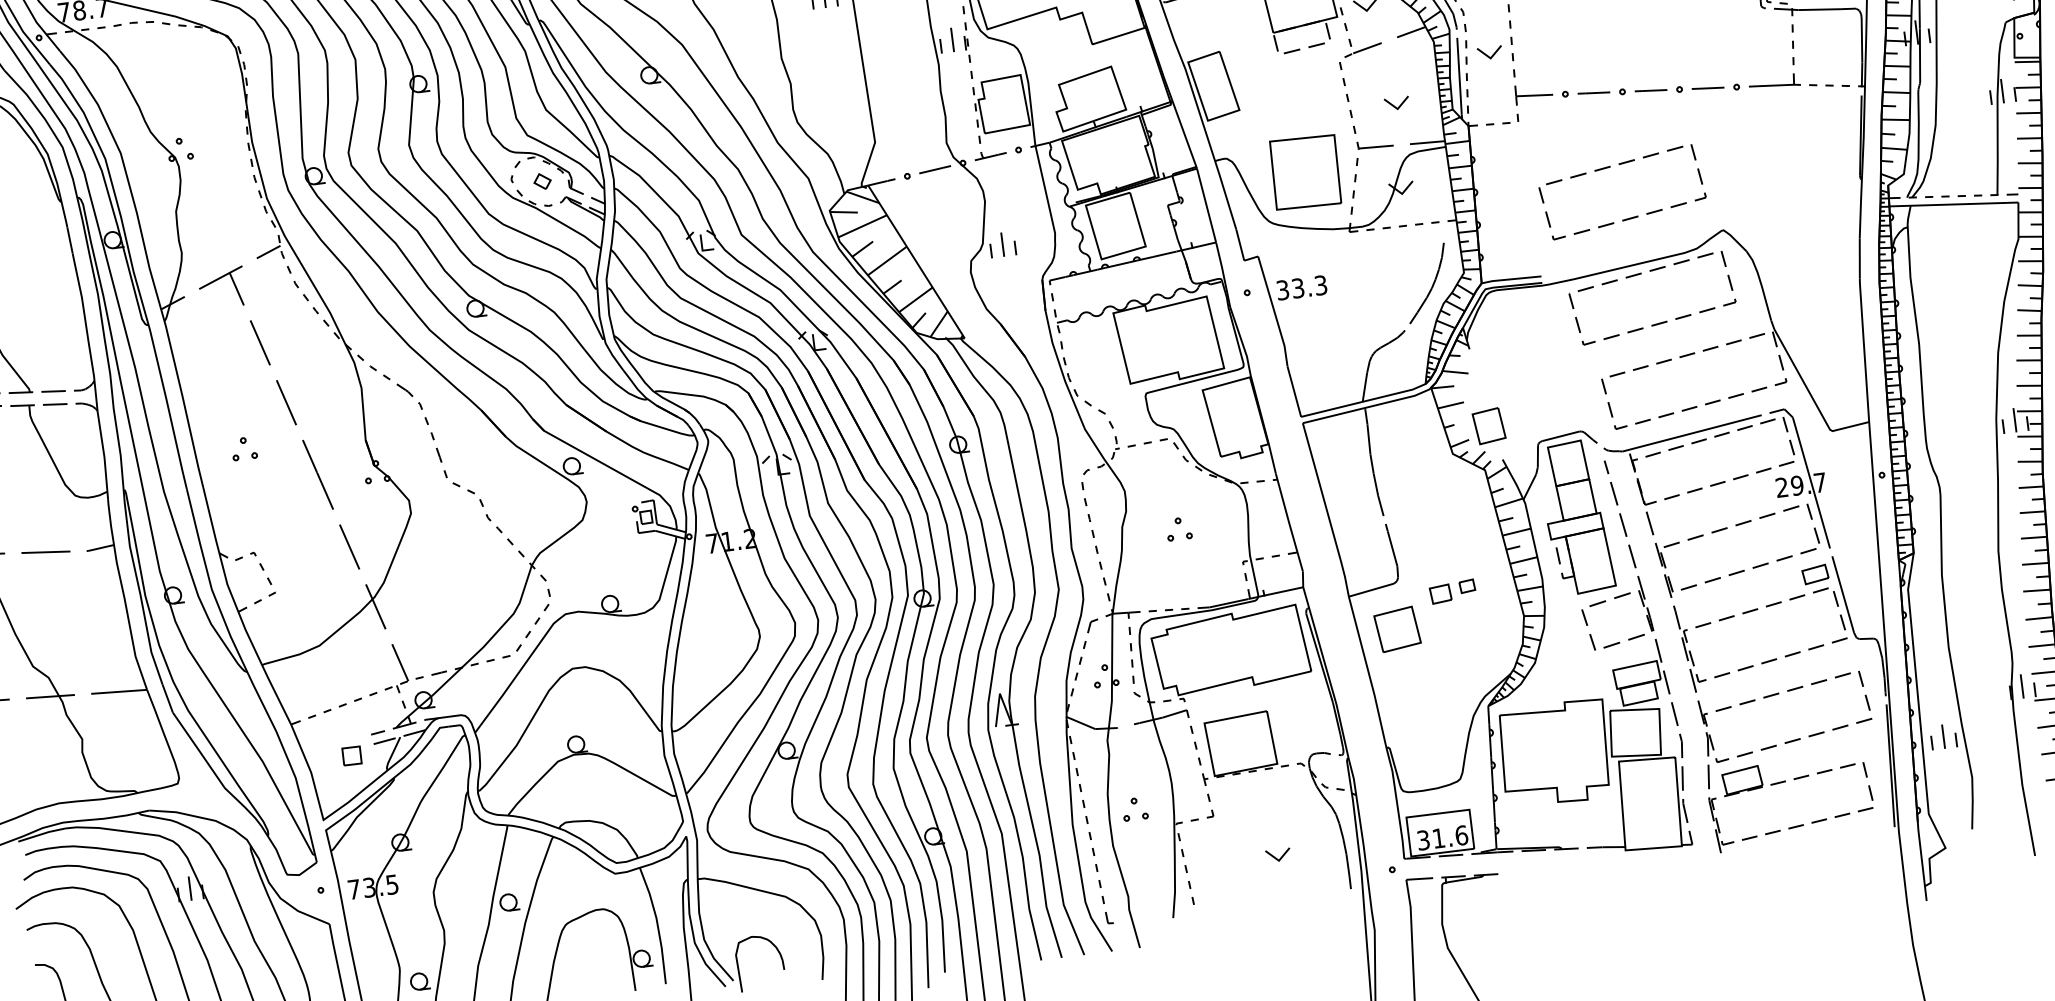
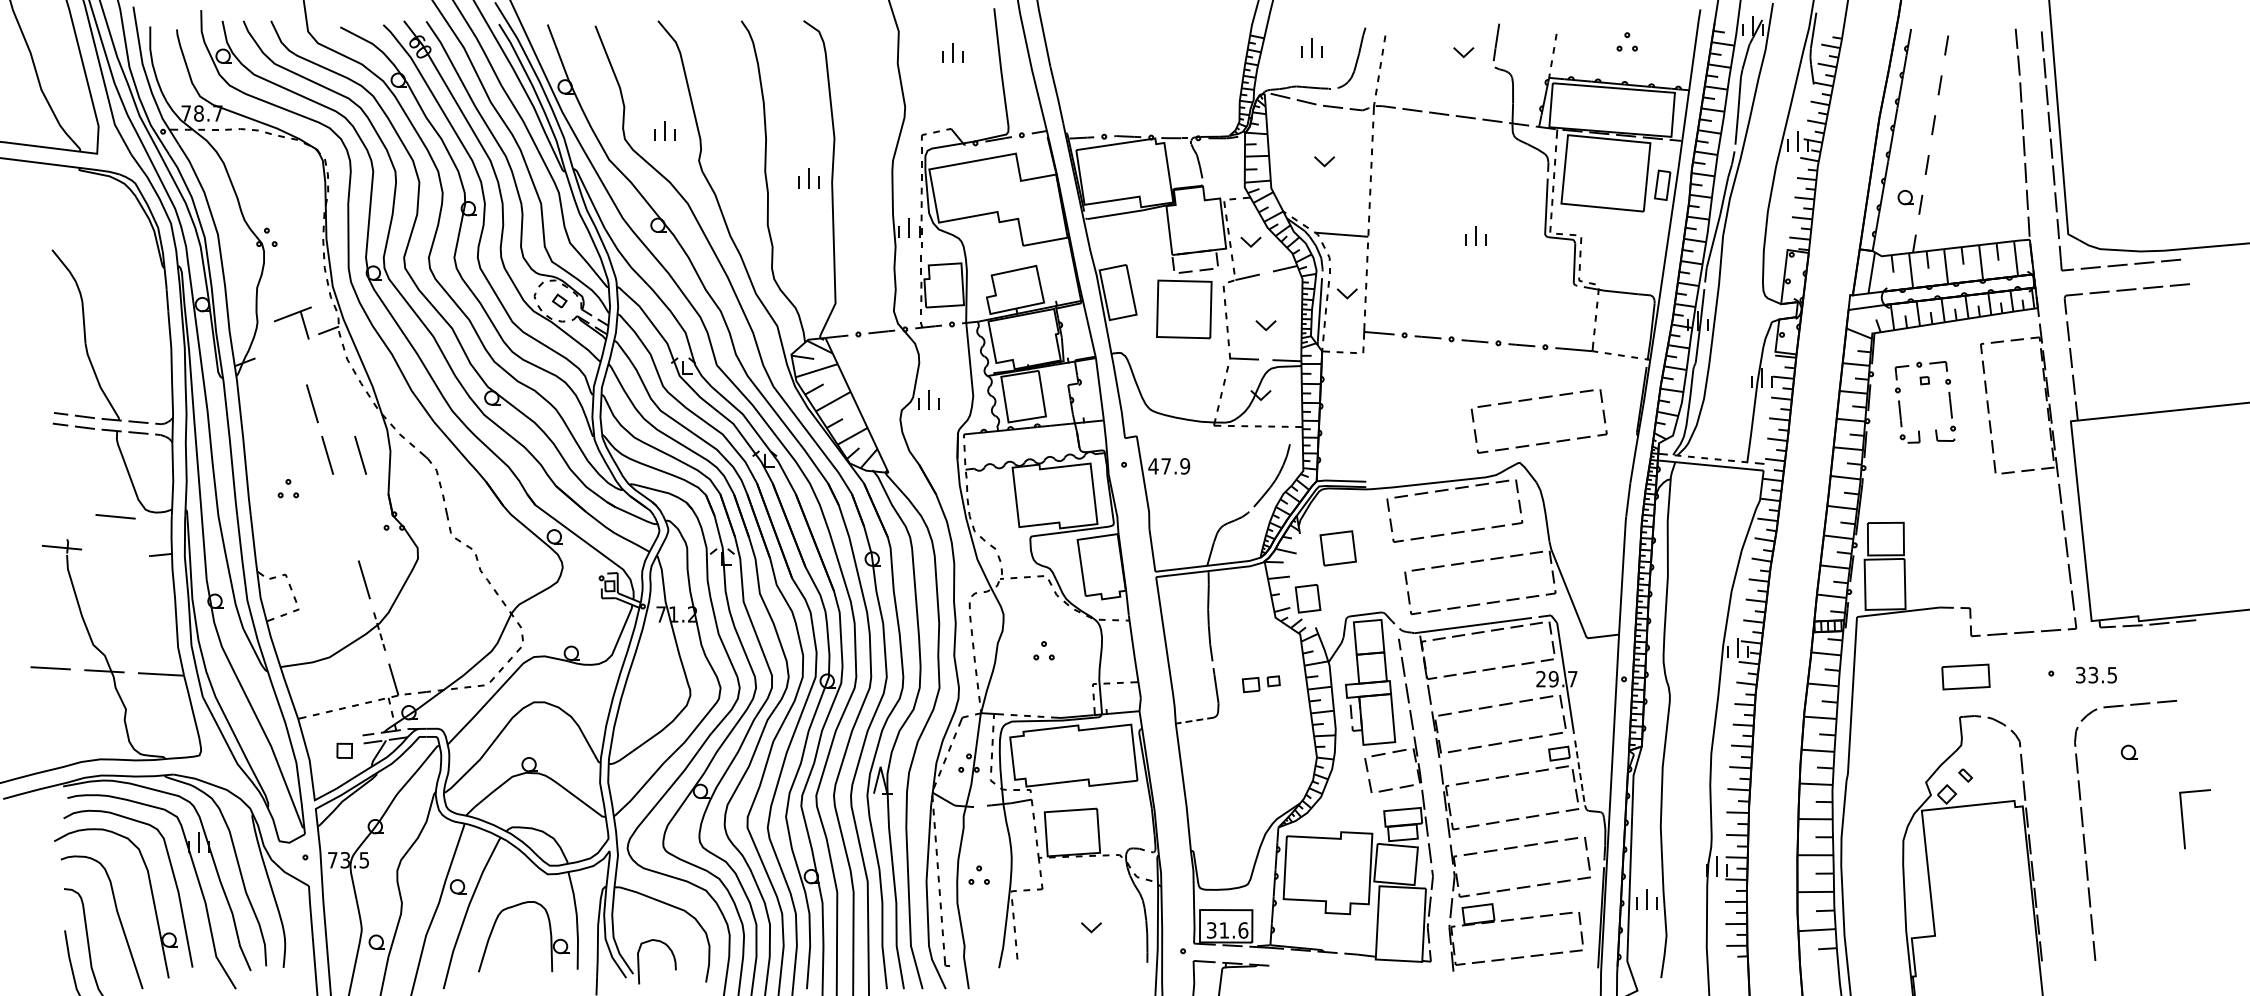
part: (1305, 172) -> (1184, 309), moved
part: (1629, 217) -> (1542, 442), moved
part: (218, 280) -> (290, 316), moved
text: (1302, 287) -> (1169, 466), 33.3 -> 47.9
line: (326, 397) -> (360, 455), added
line: (317, 474) -> (345, 517), removed
line: (45, 551) -> (115, 516), moved
line: (1370, 590) -> (1194, 720), solid -> dashed
part: (1451, 592) -> (1260, 684), moved
line: (1843, 593) -> (1580, 772), solid -> dashed
line: (375, 605) -> (379, 630), solid -> dashed
part: (1396, 629) -> (1337, 548), moved

